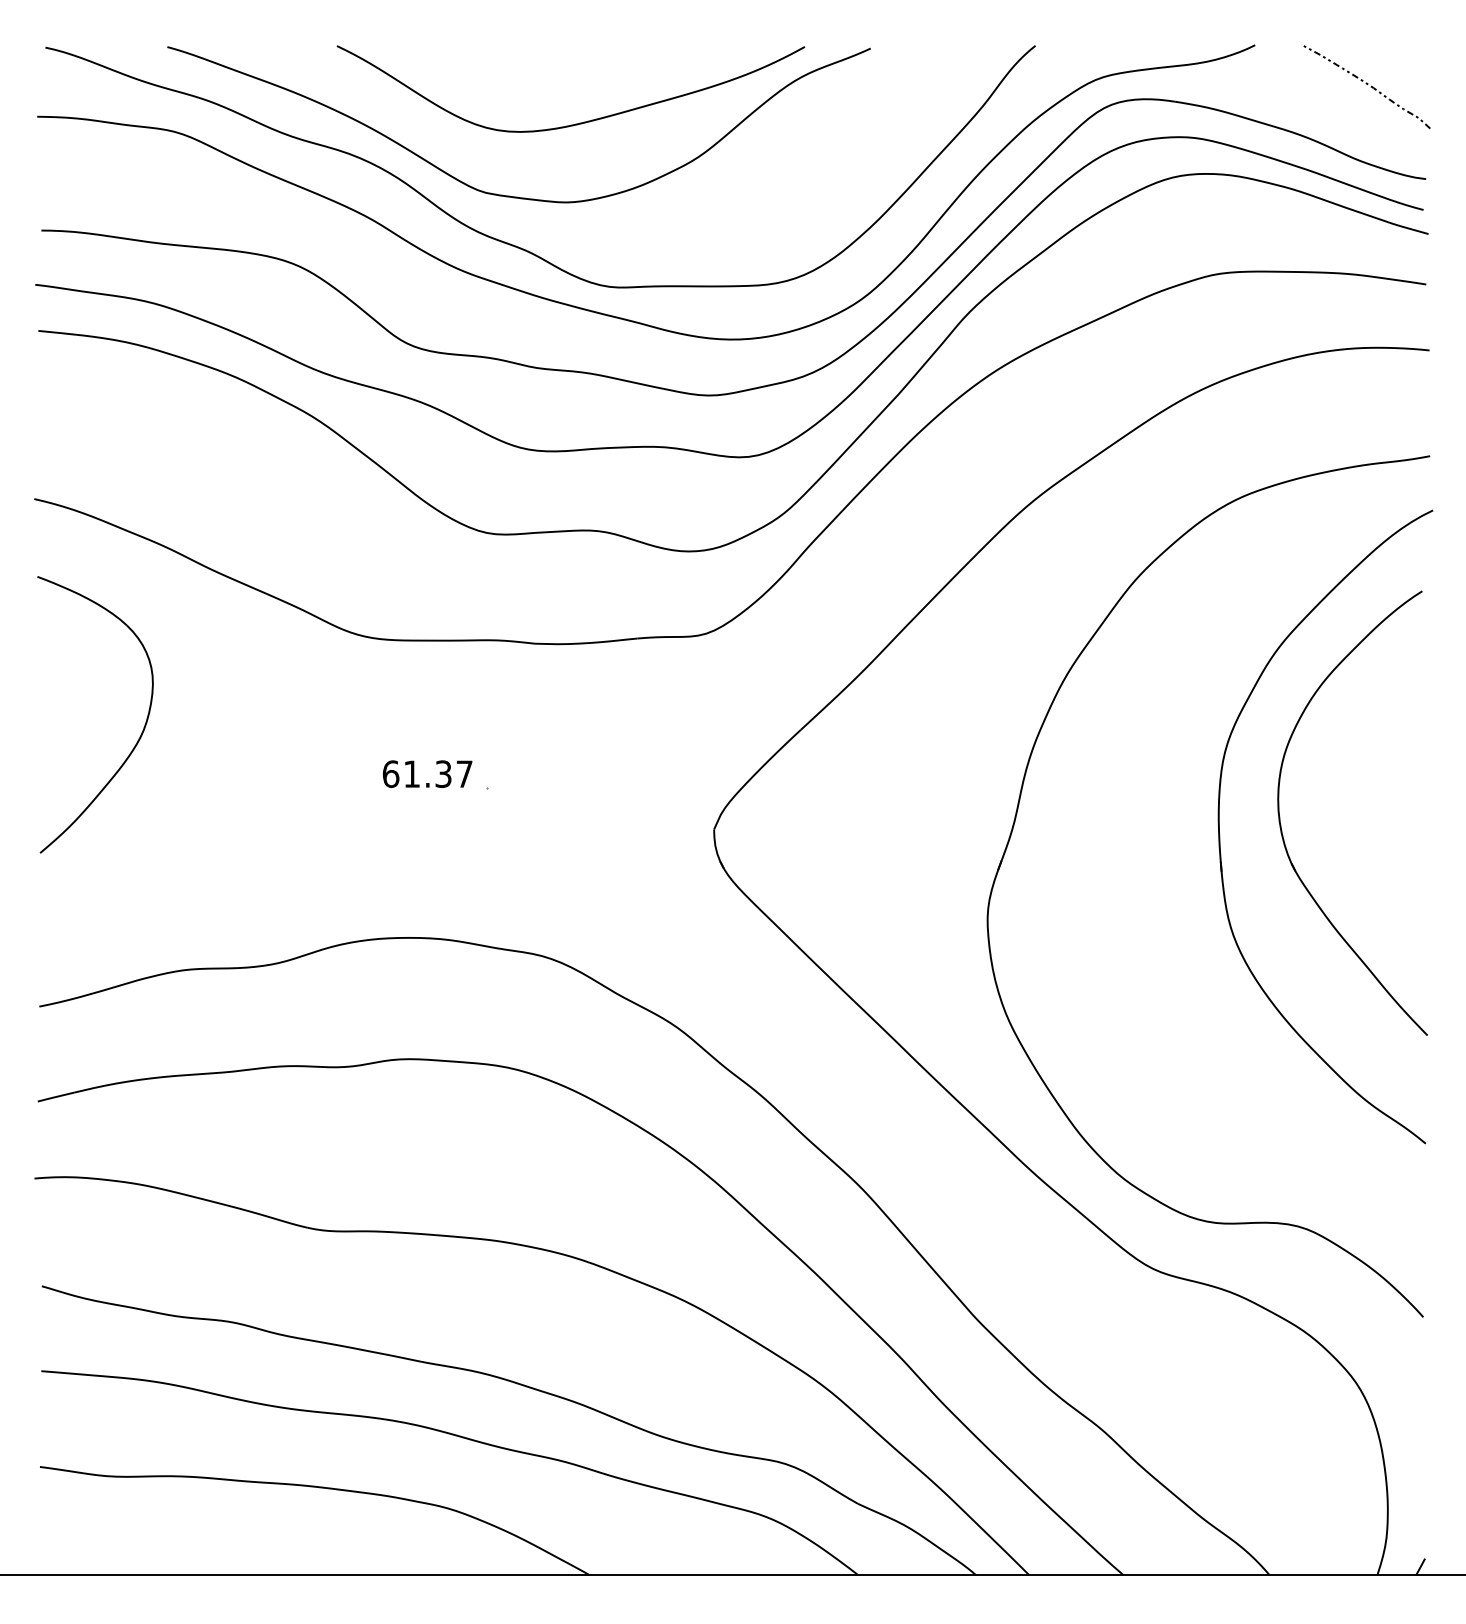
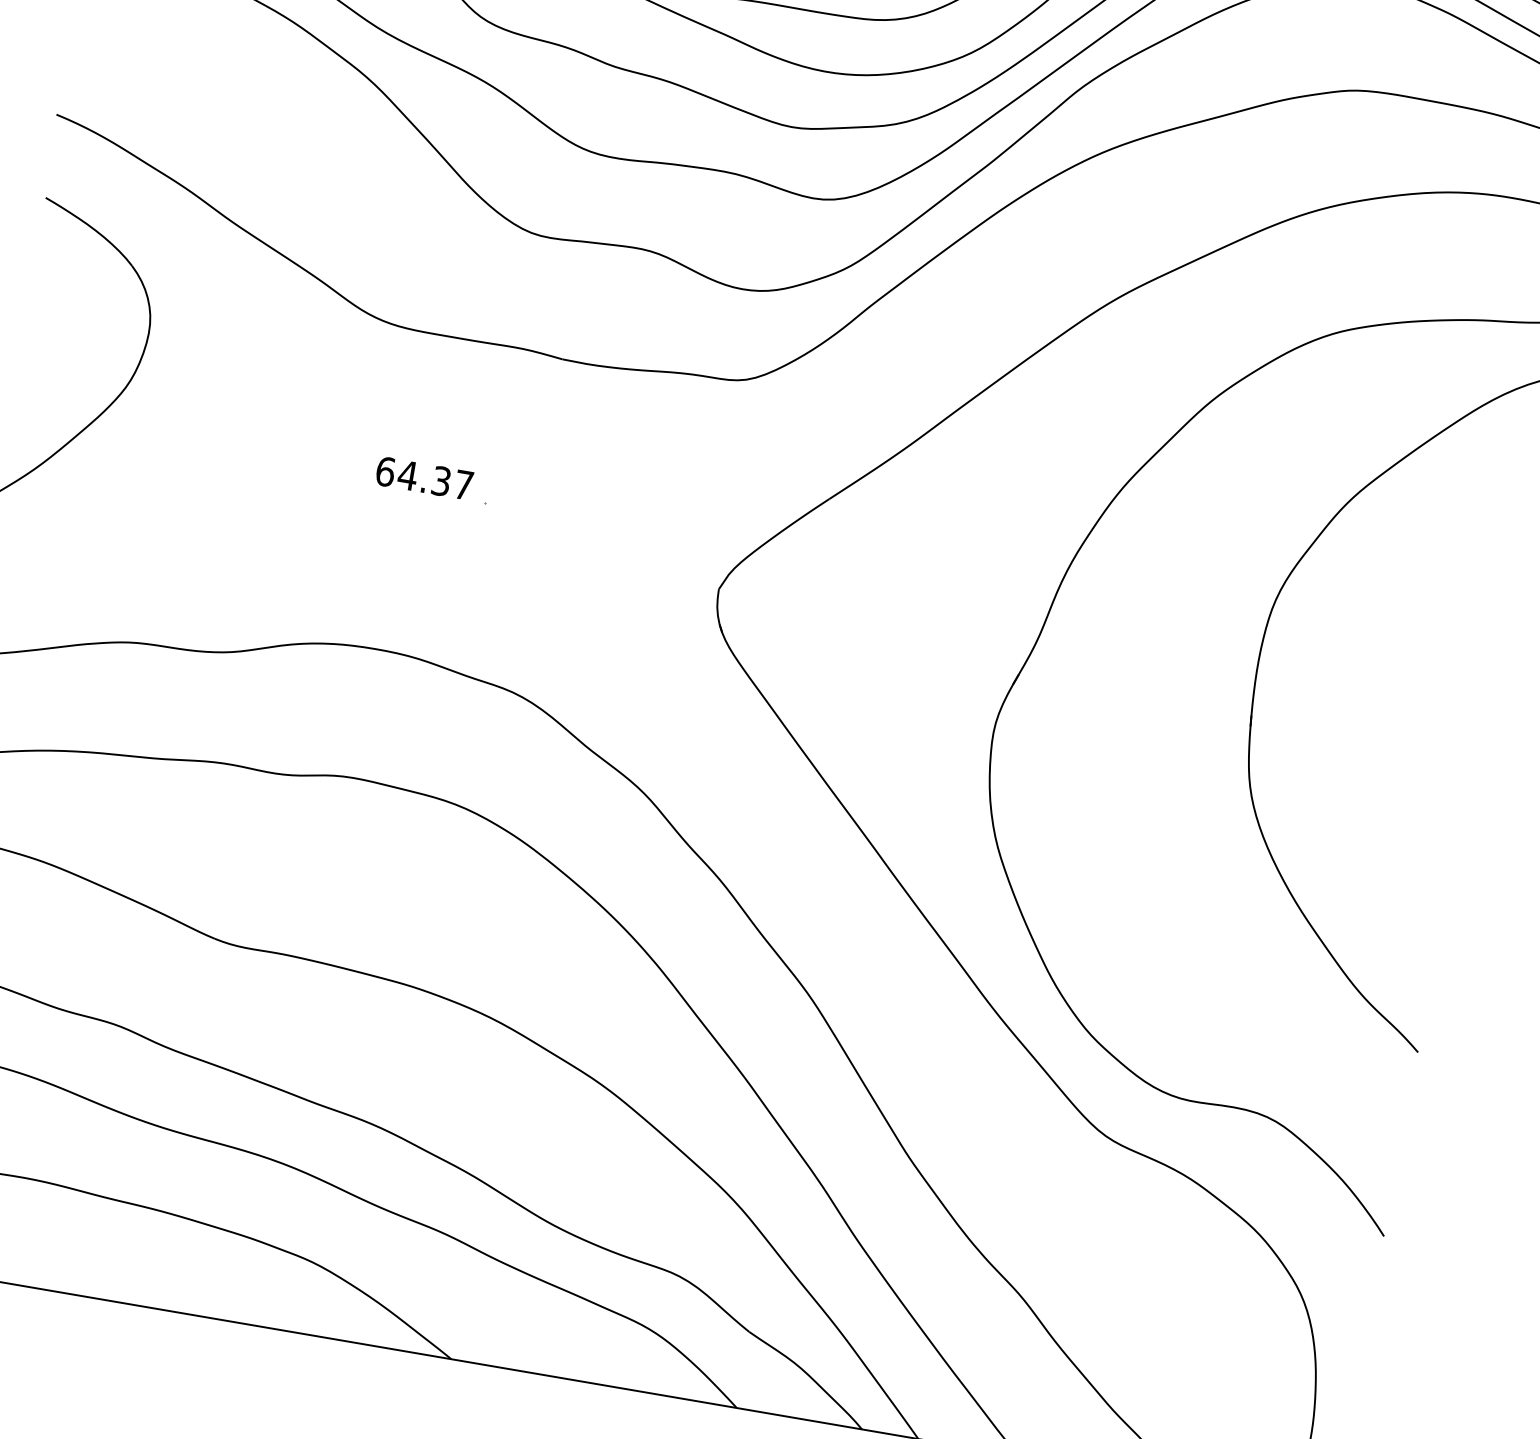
text: (411, 773) -> (407, 474), 61.37 -> 64.37
part: (1281, 824) -> (1322, 687), removed

